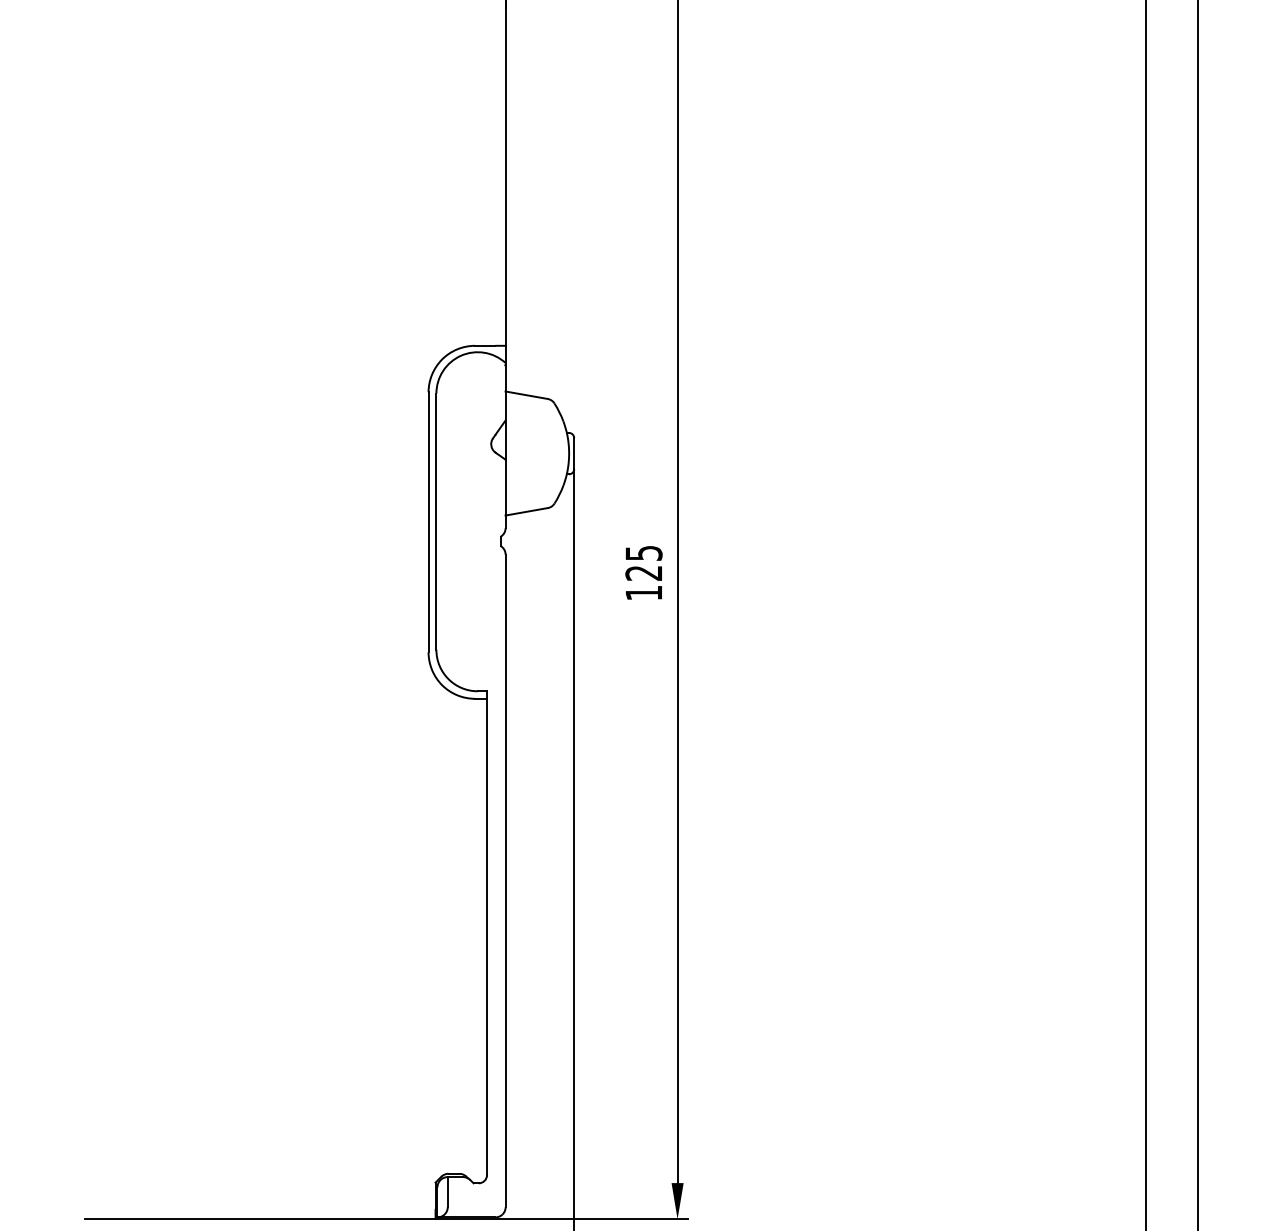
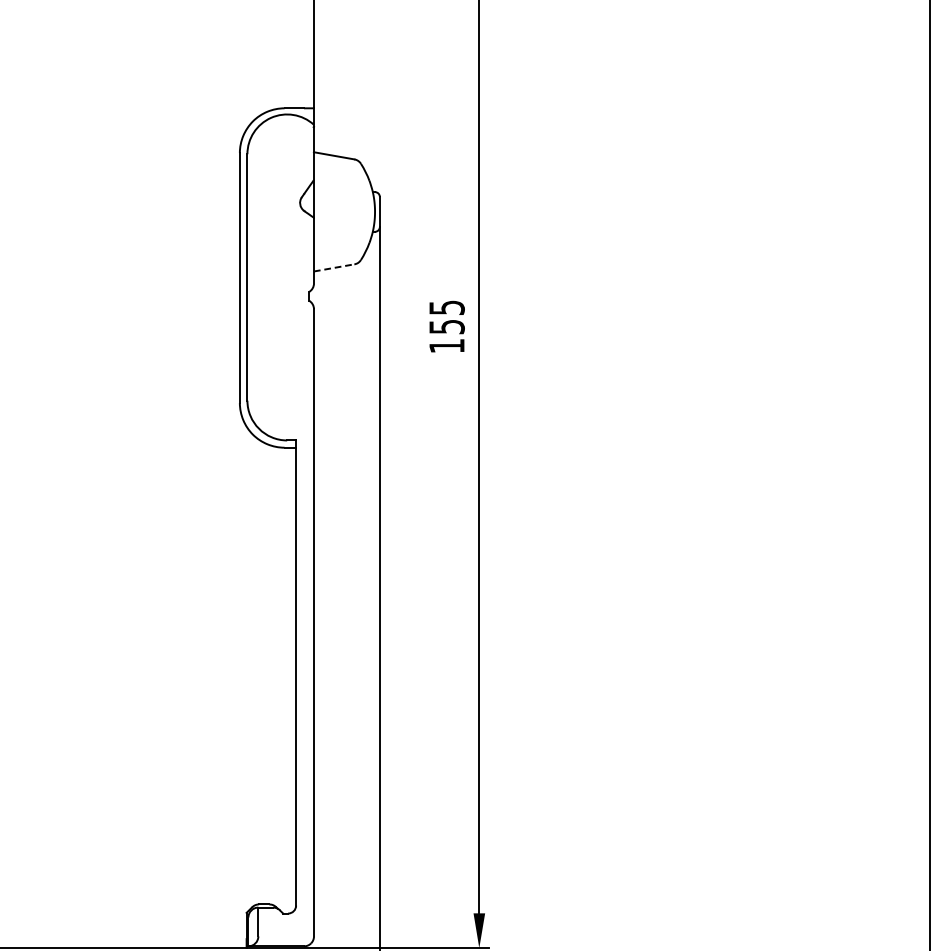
line: (527, 511) -> (335, 267), solid -> dashed
text: (643, 573) -> (446, 327), 125 -> 155

